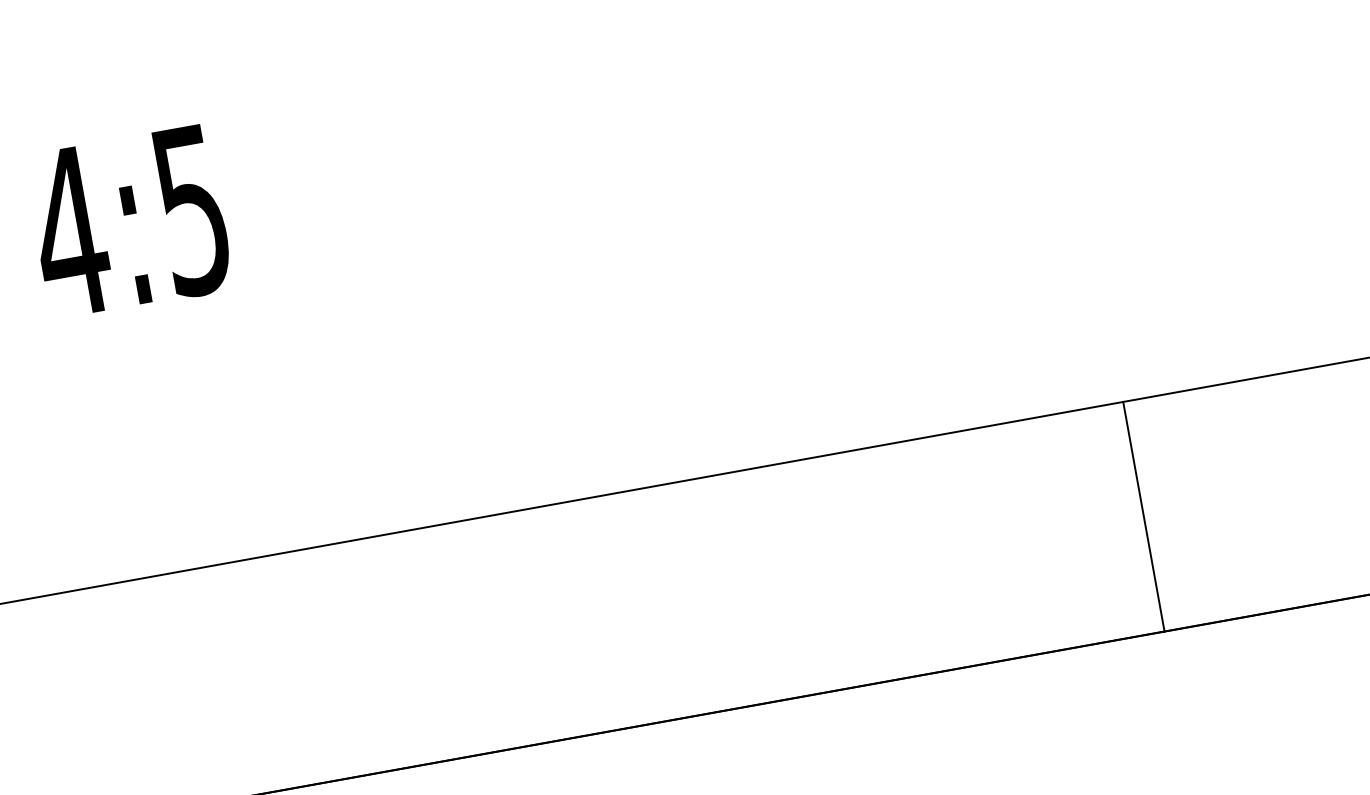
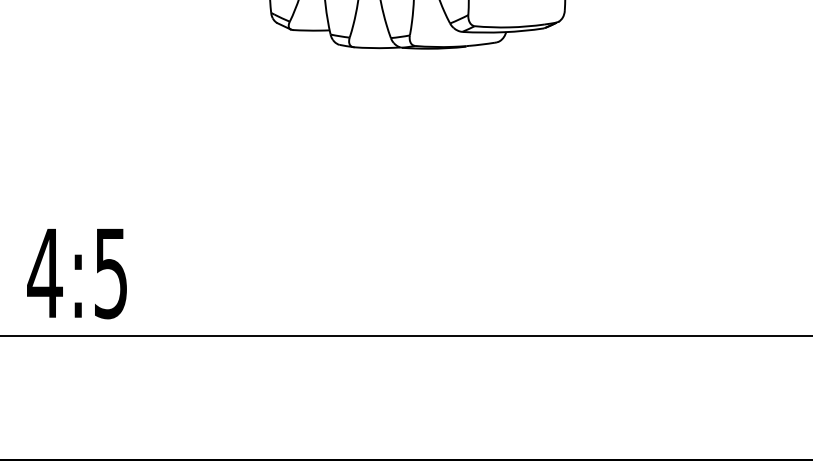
text: (128, 223) -> (76, 274), moved
line: (1144, 516) -> (580, 398), removed

